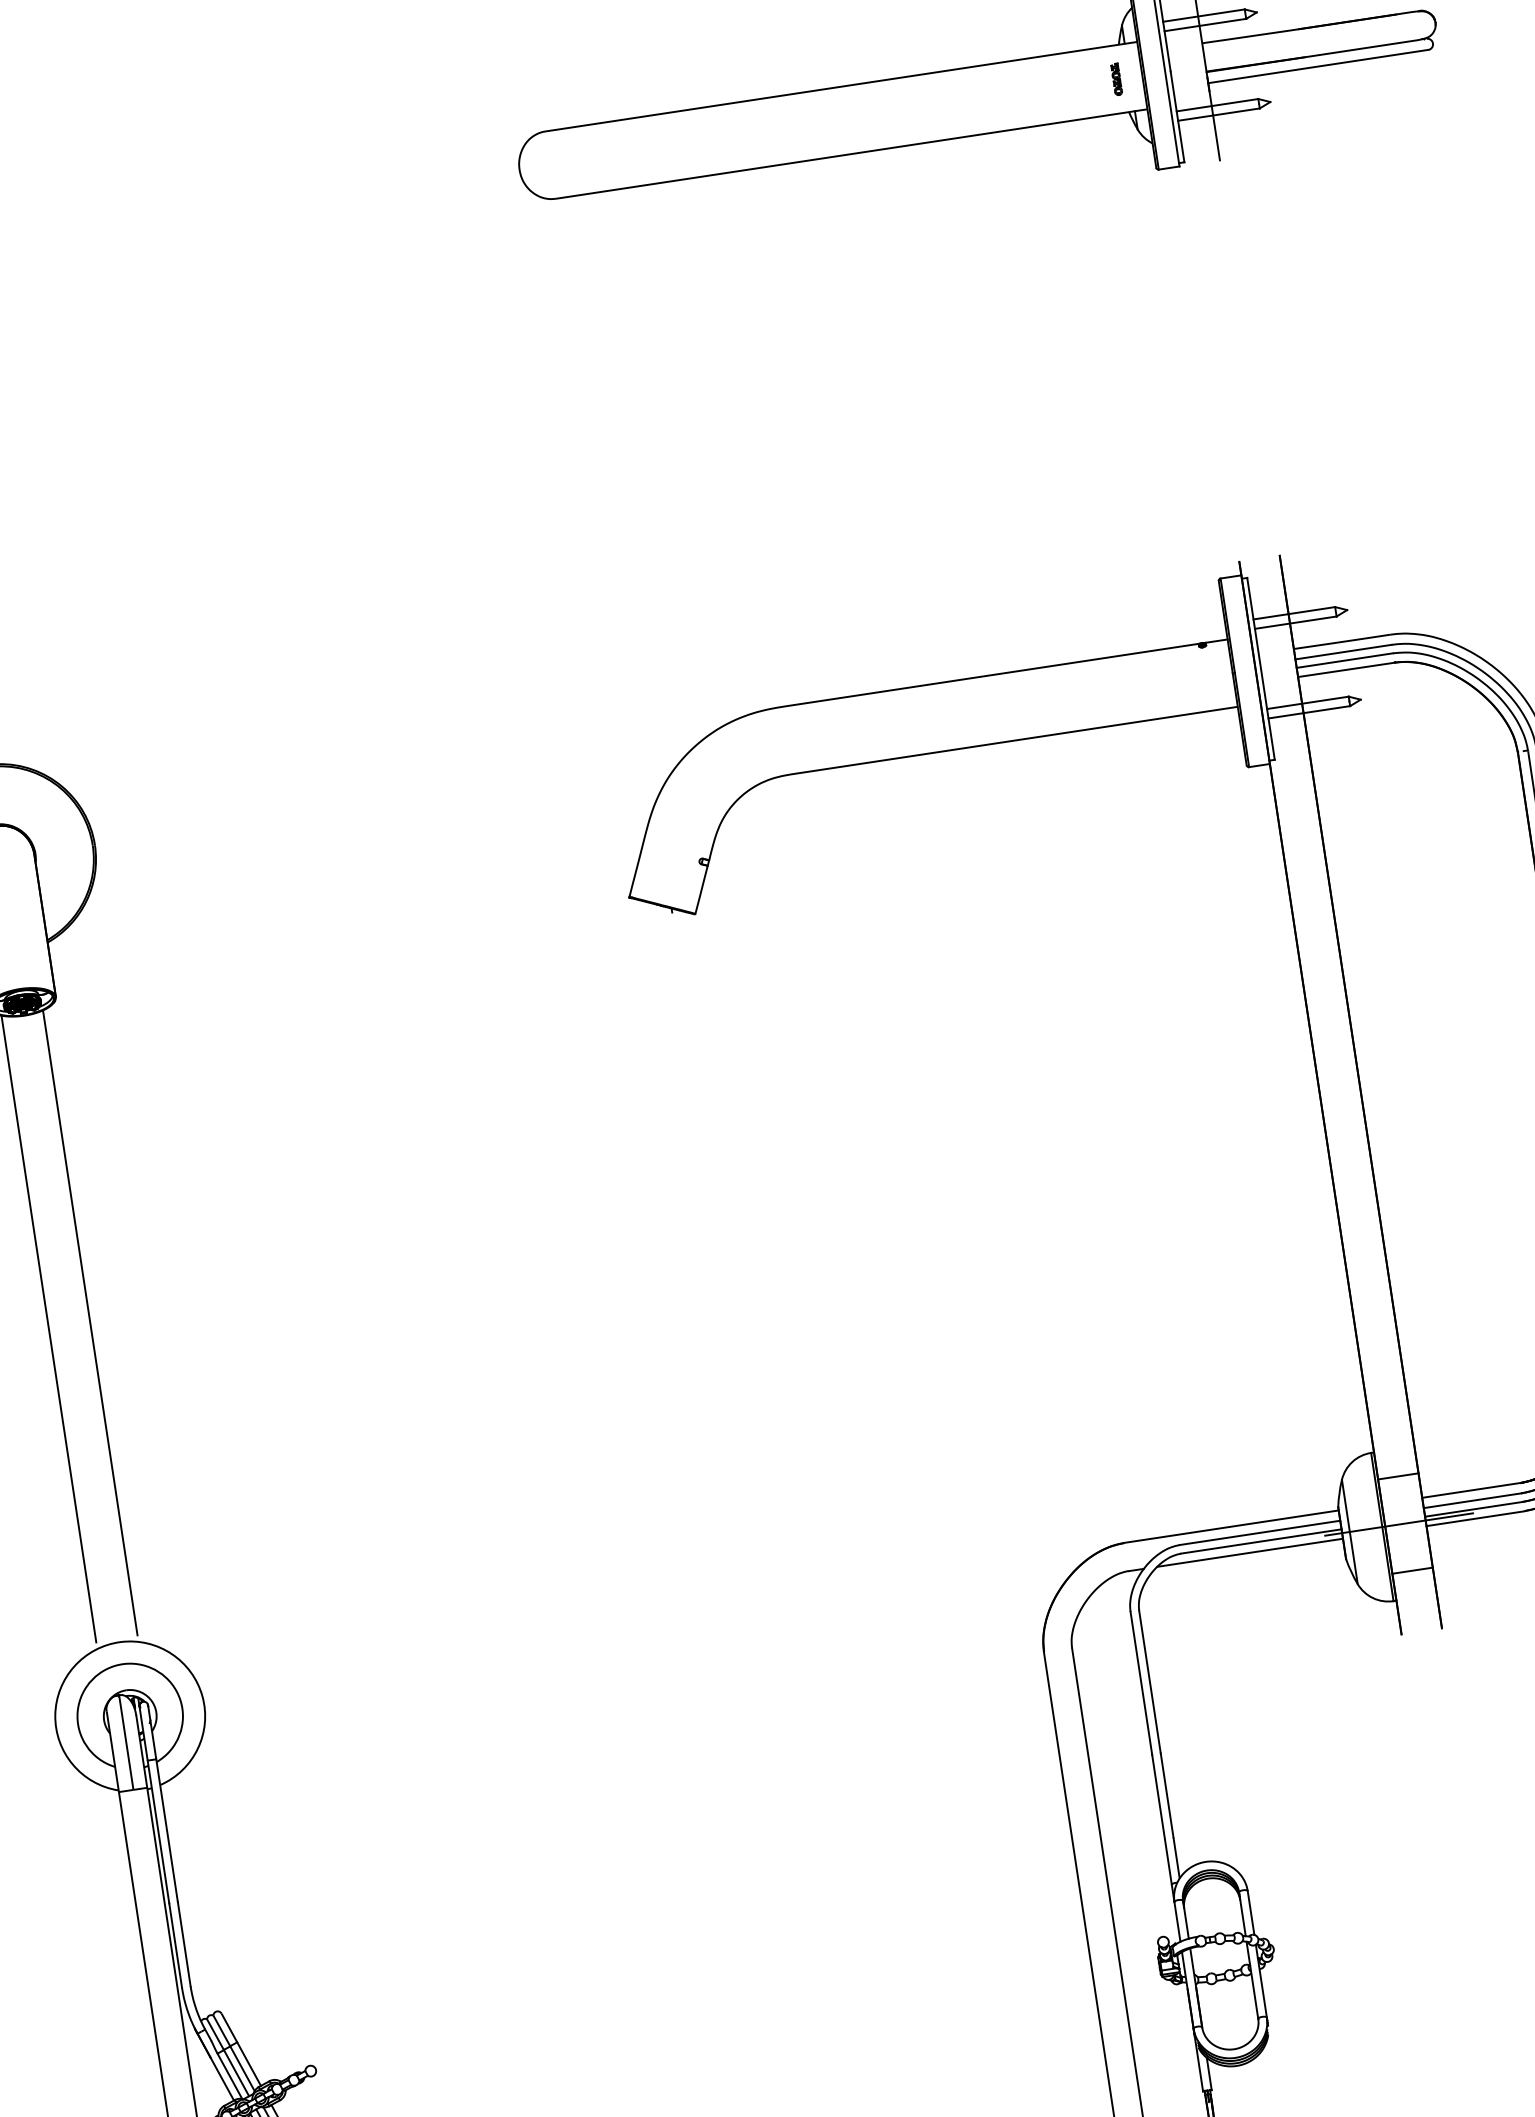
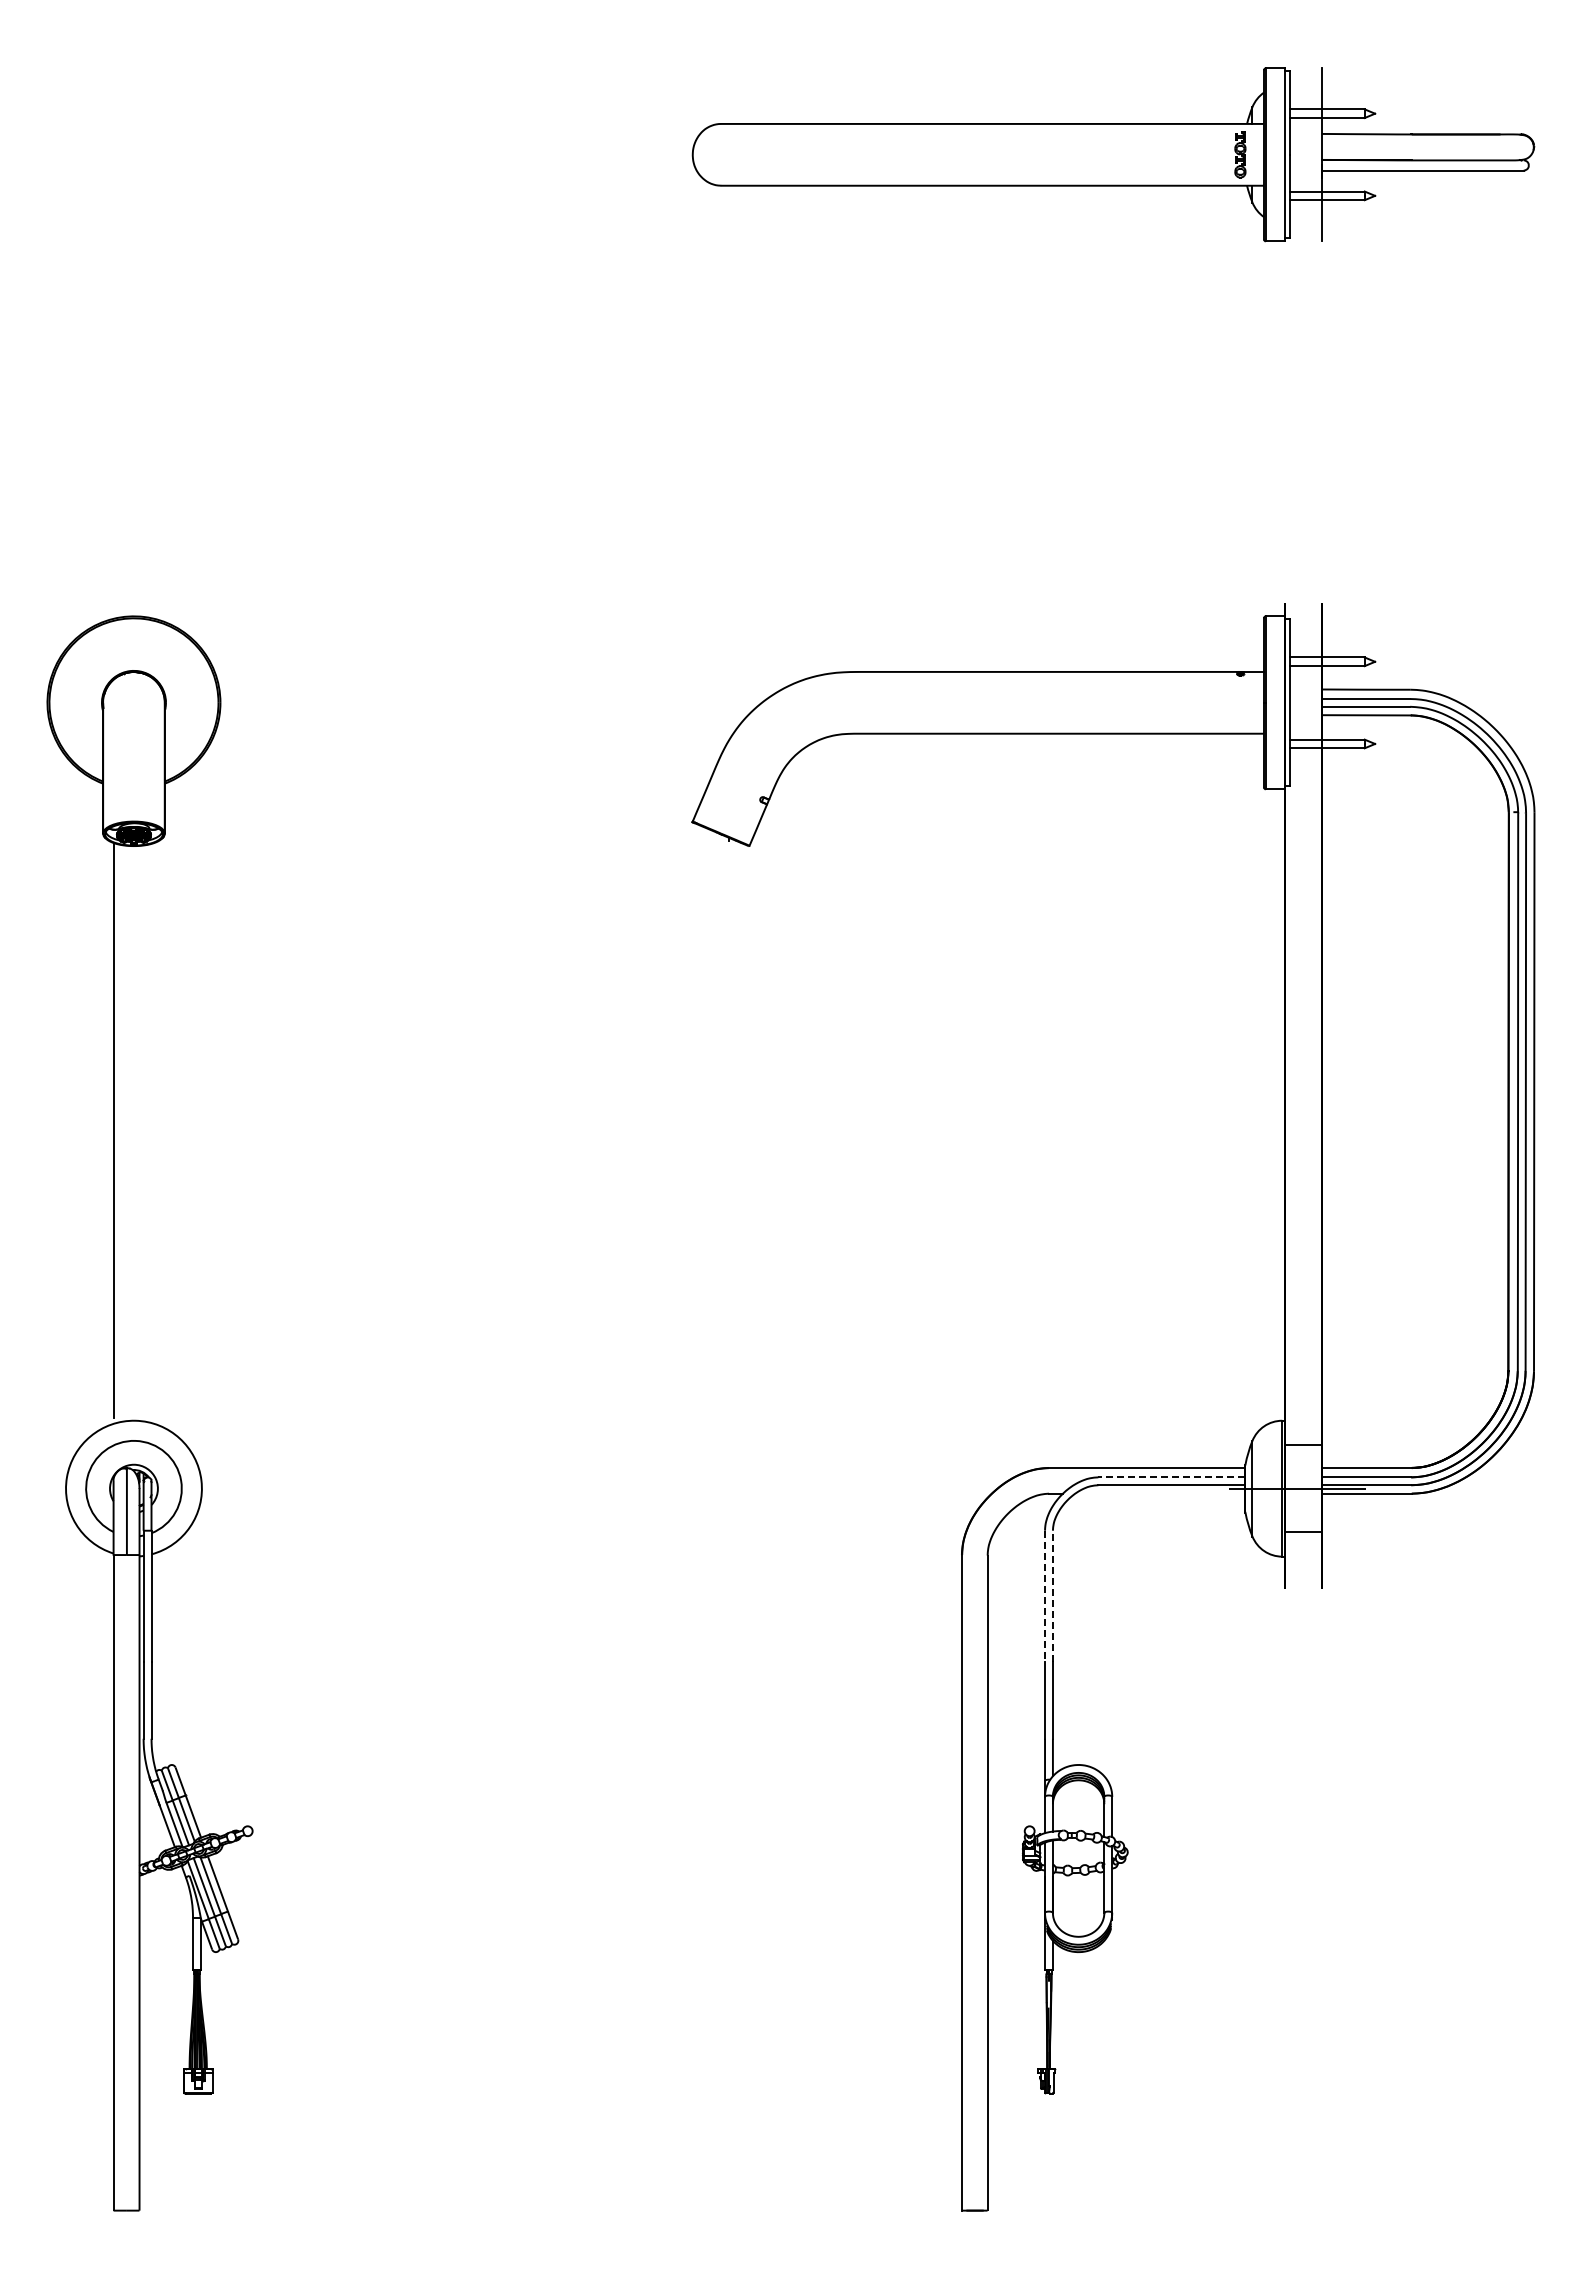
part: (1116, 79) -> (1240, 154), size x1.6
line: (90, 1322) -> (151, 1130), removed
line: (1259, 1533) -> (1171, 1477), solid -> dashed
line: (1250, 1552) -> (1160, 1493), removed
line: (1149, 1681) -> (1052, 1595), solid -> dashed
line: (1141, 1683) -> (1045, 1596), solid -> dashed

